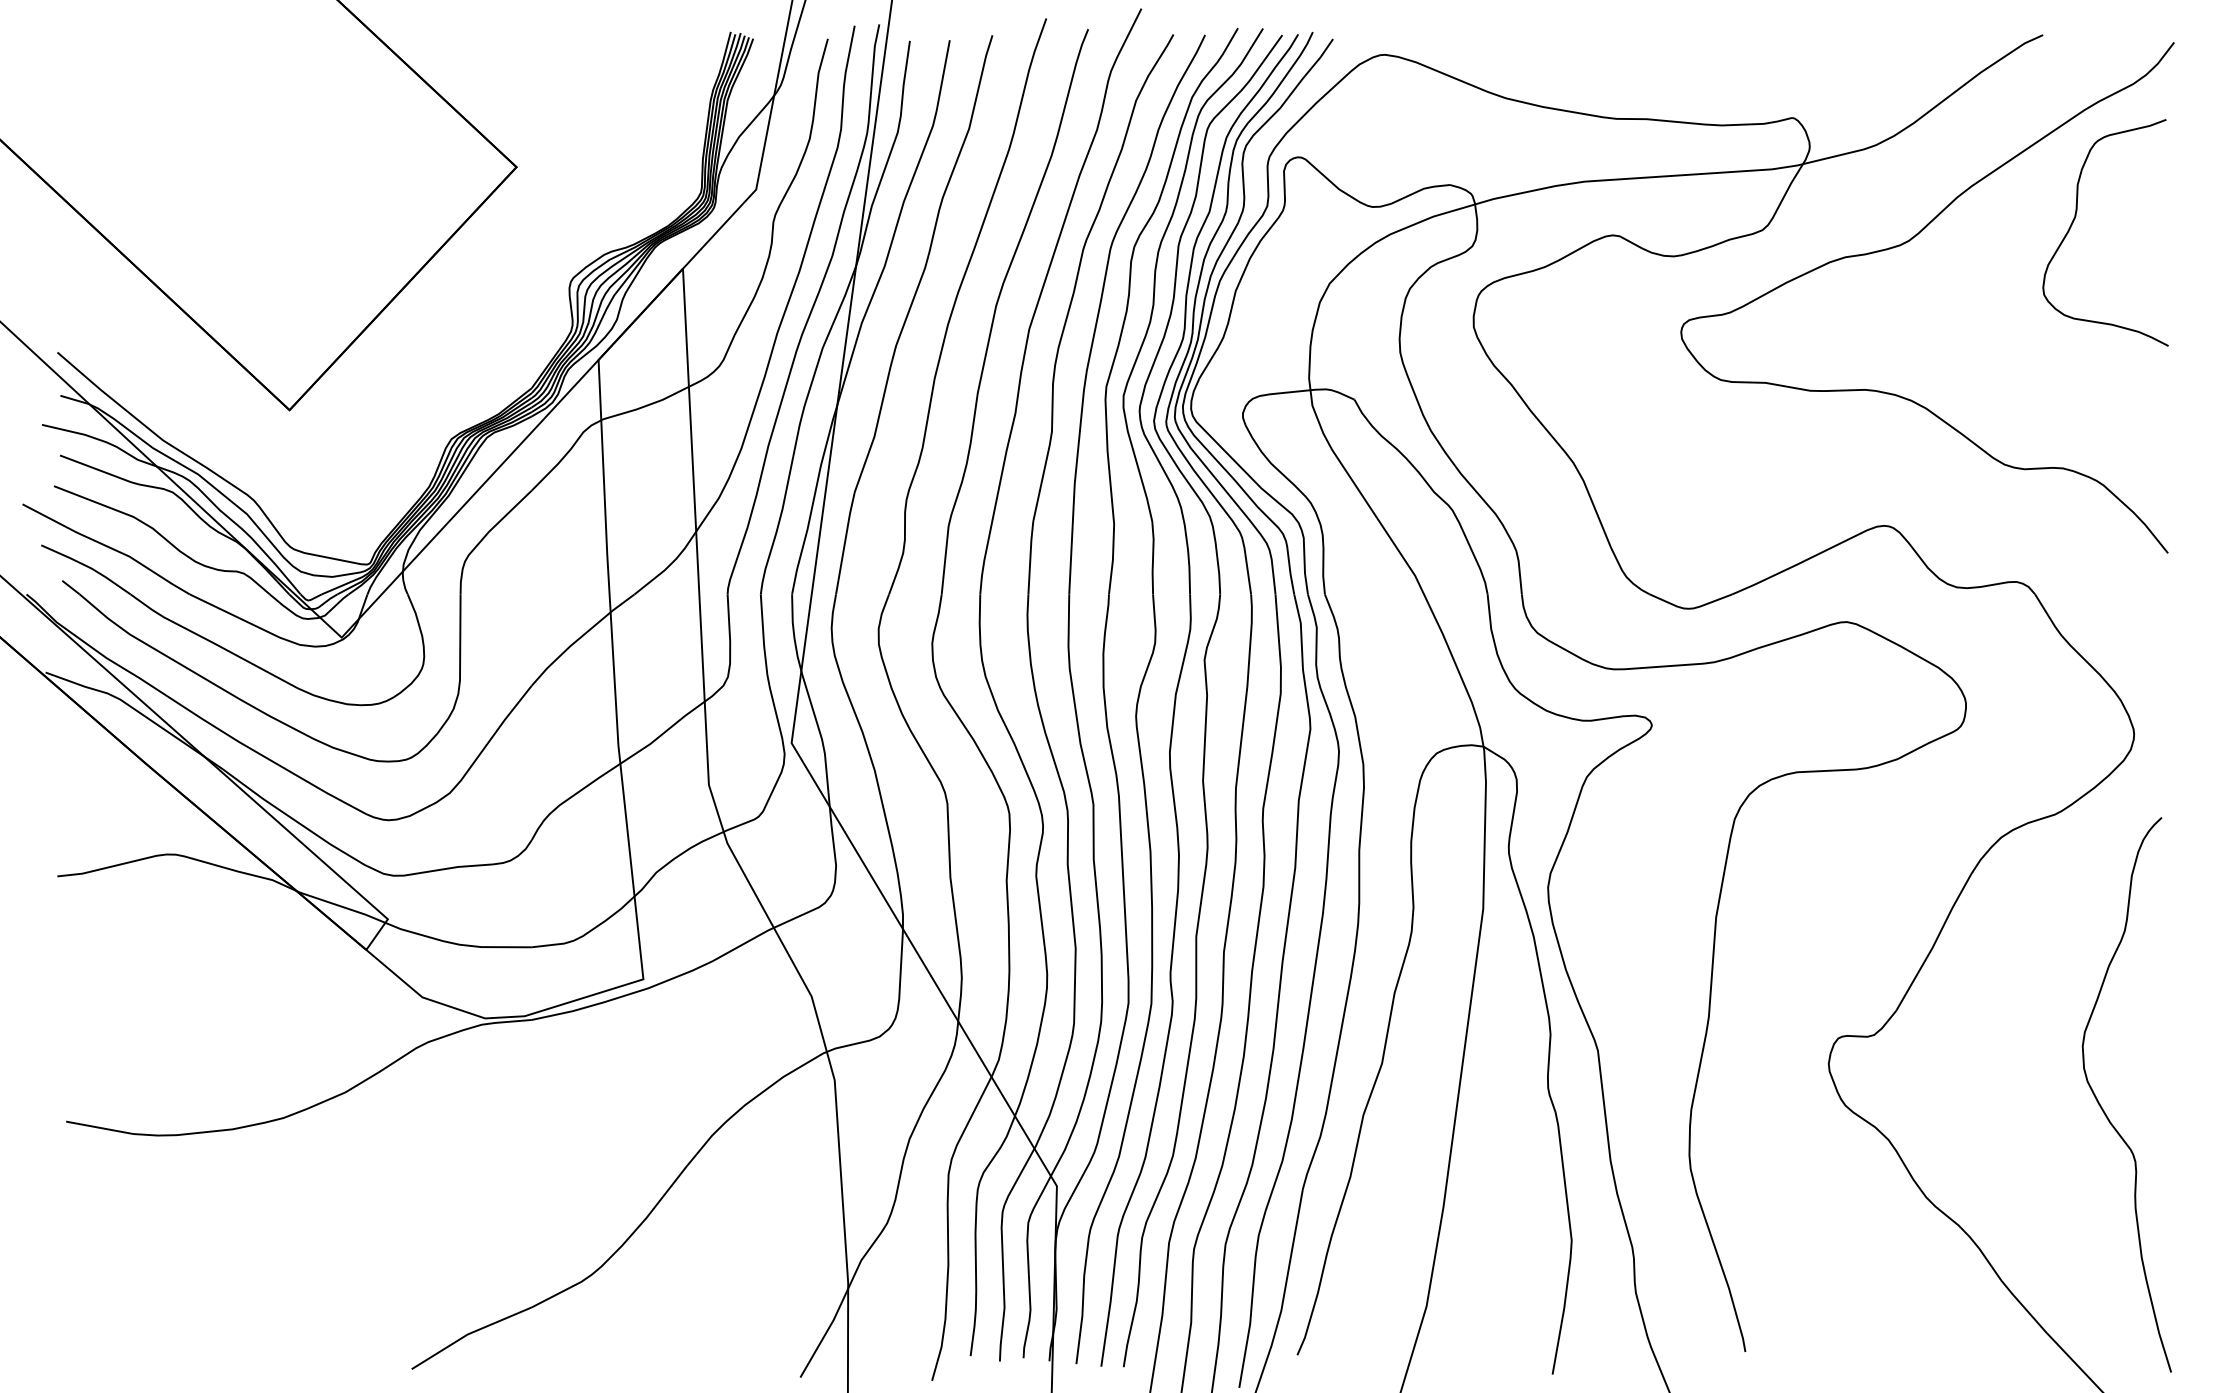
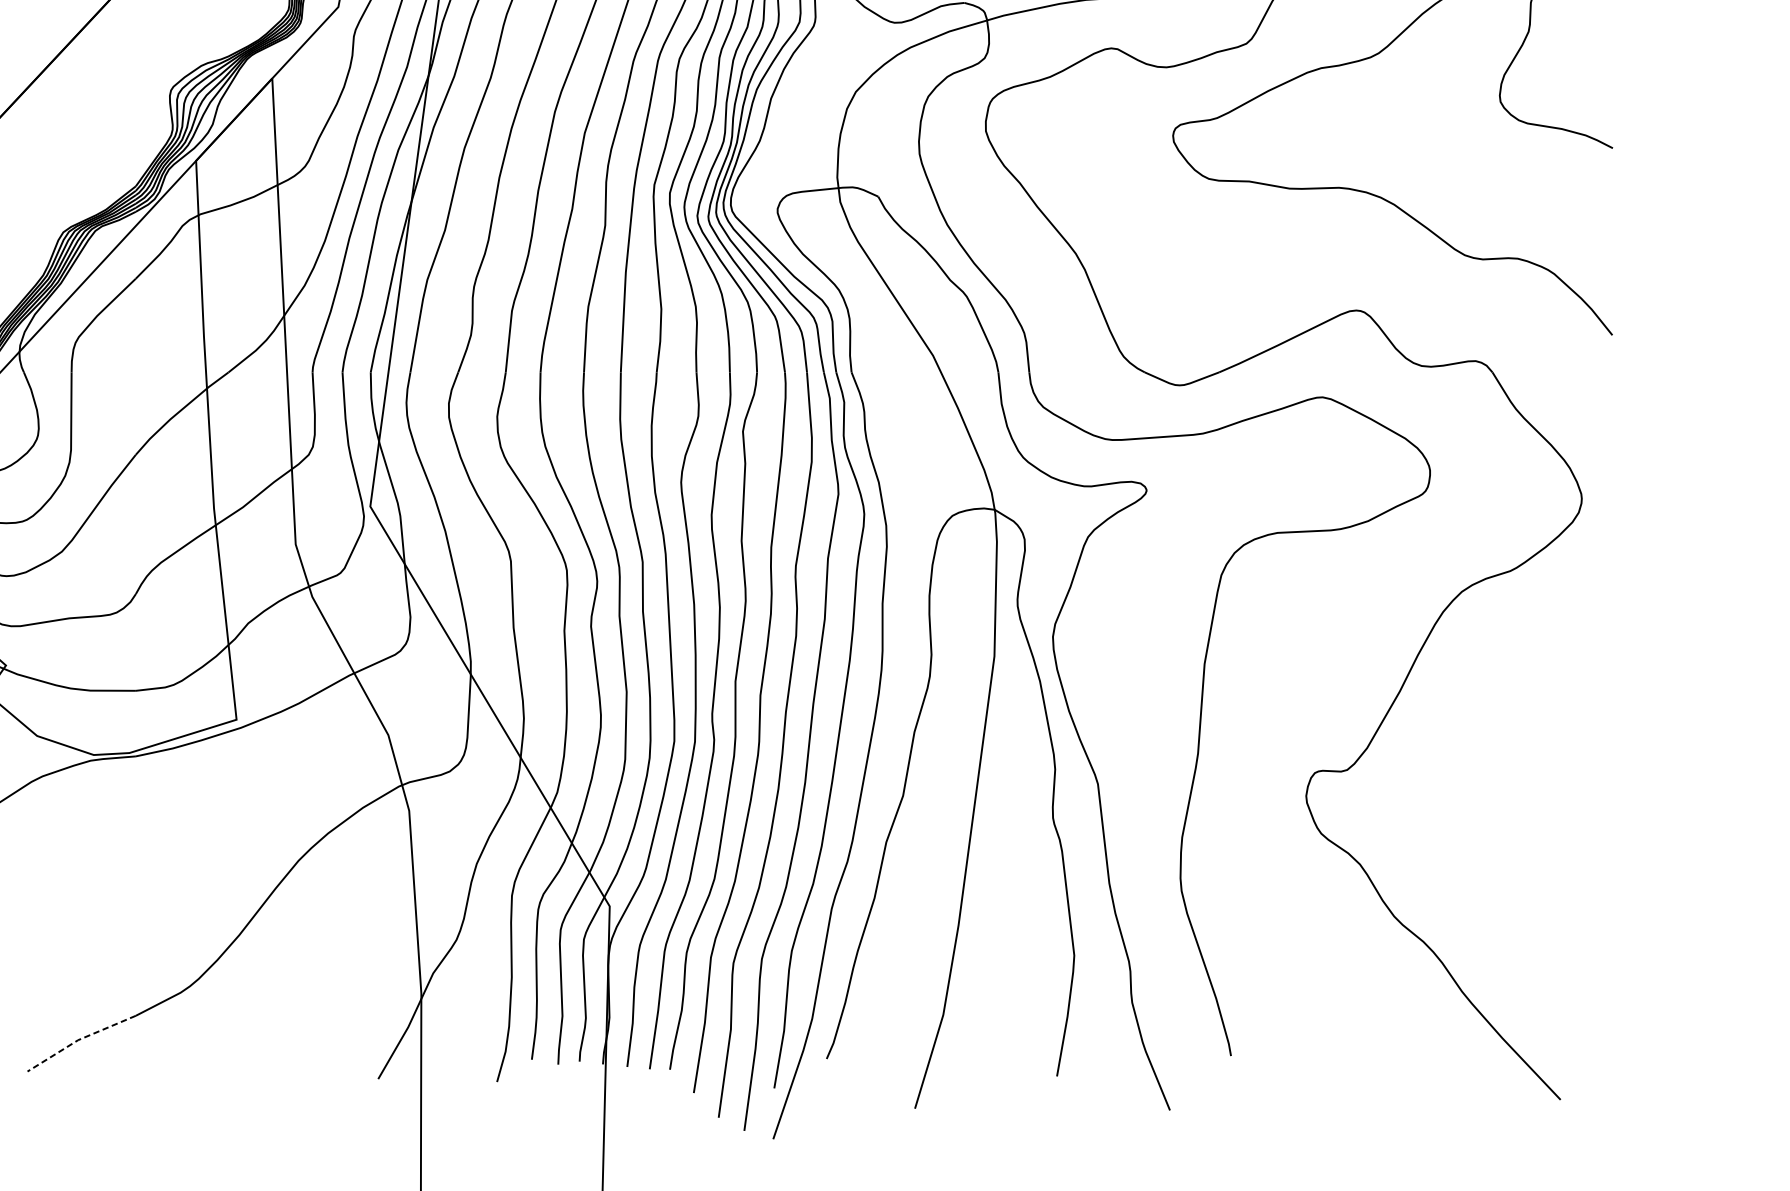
curve: (2104, 1110) -> (1555, 838), removed
line: (468, 1334) -> (78, 1040), solid -> dashed

